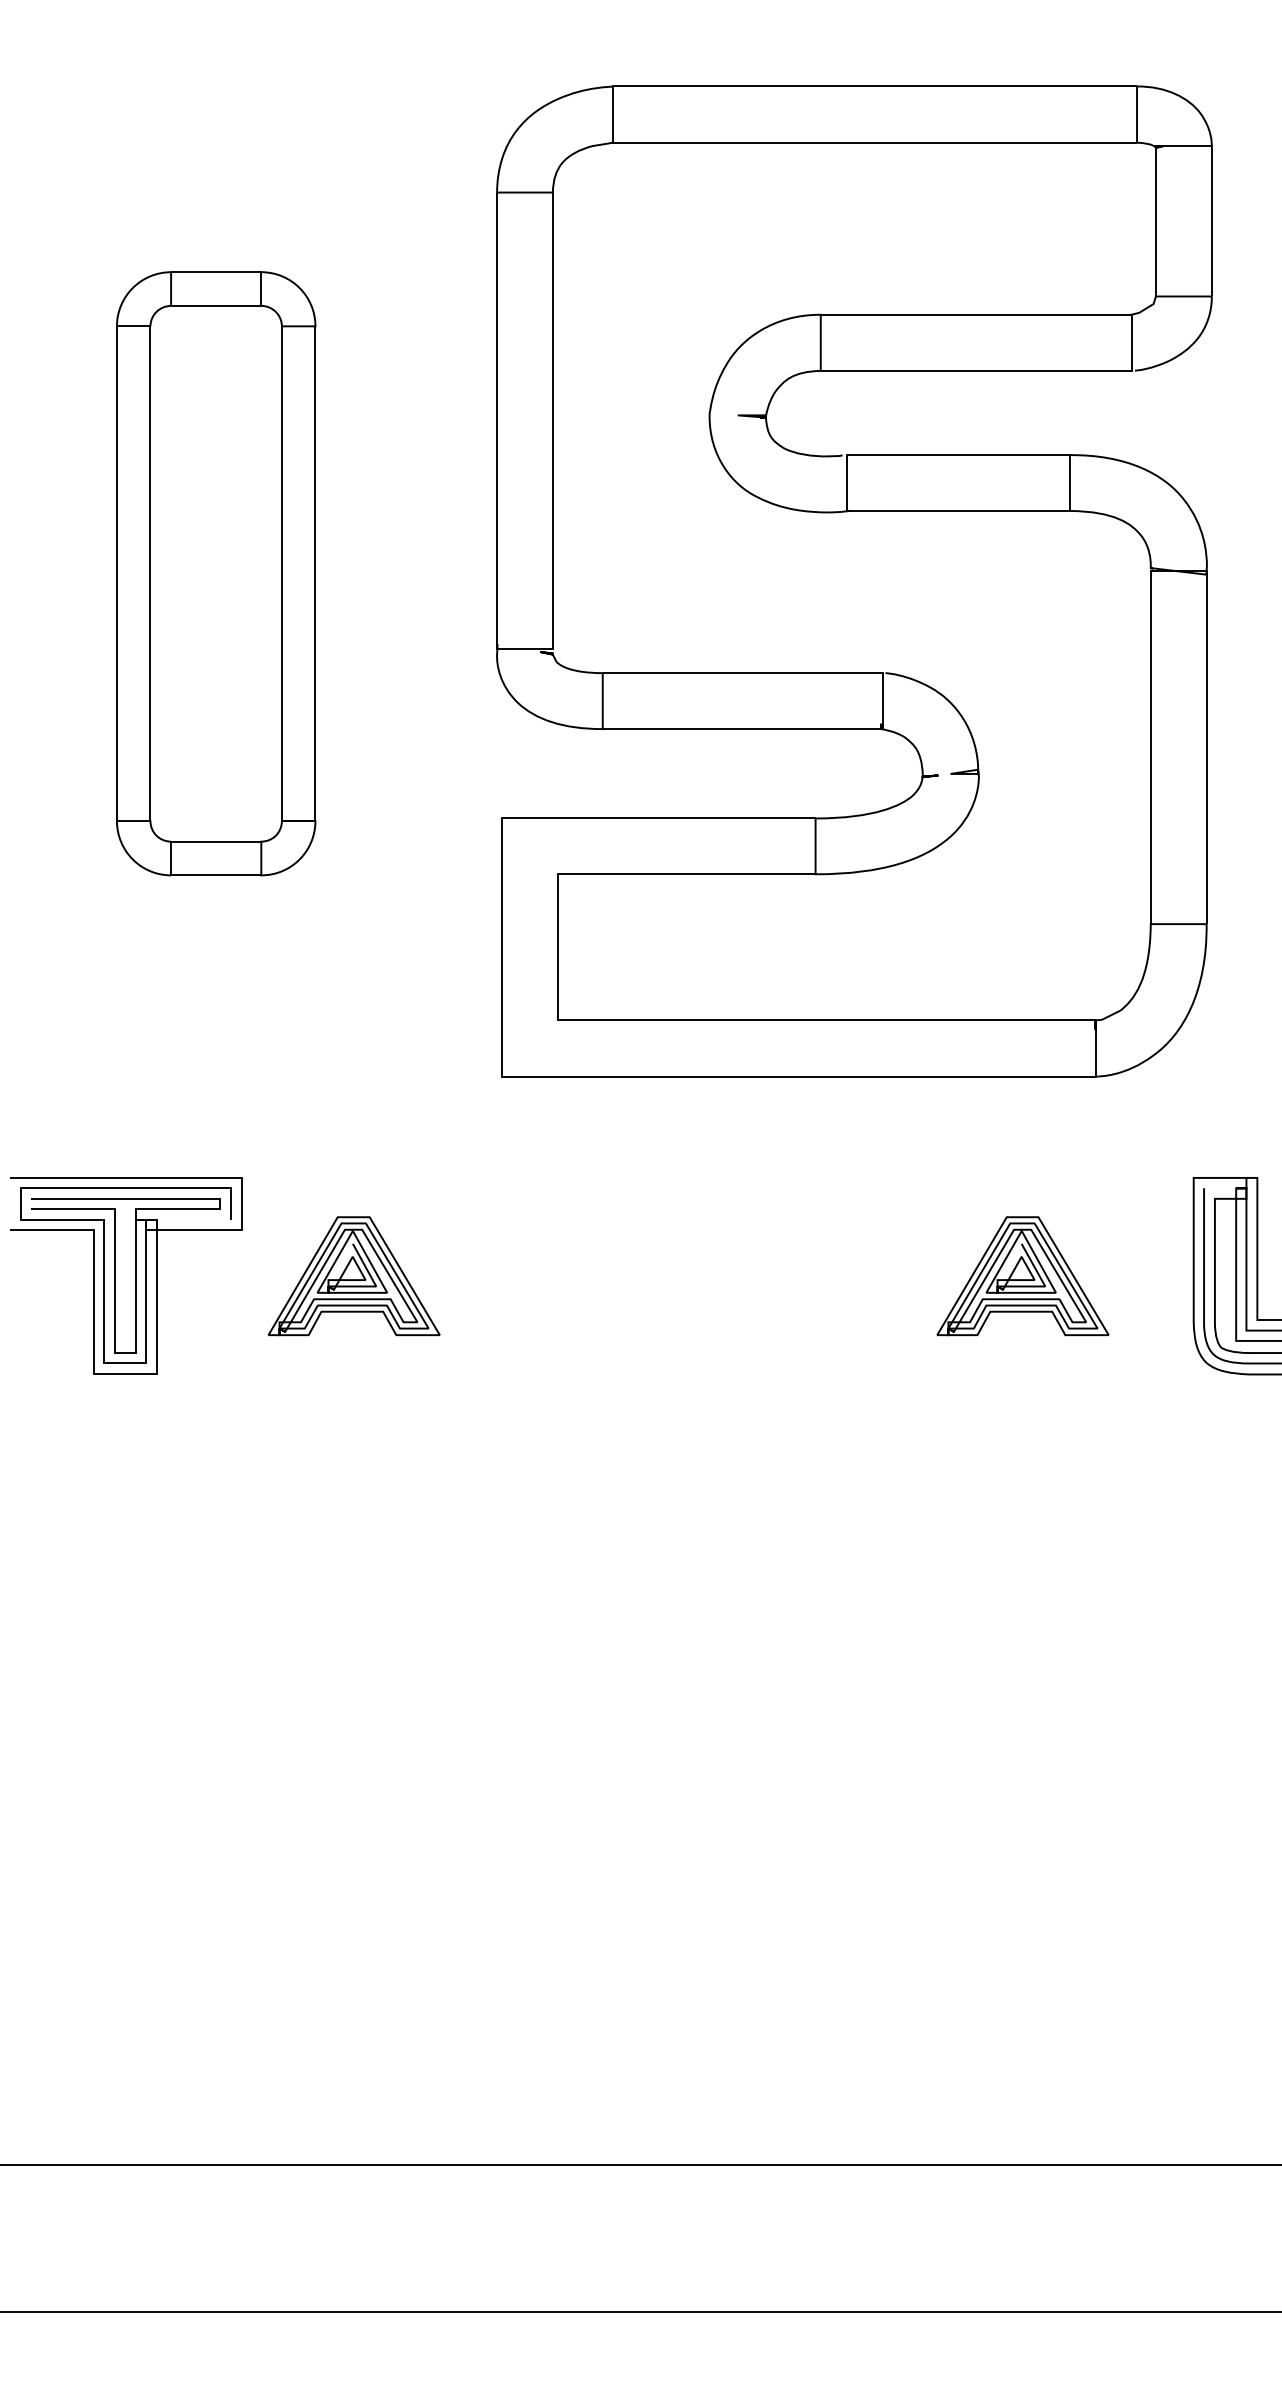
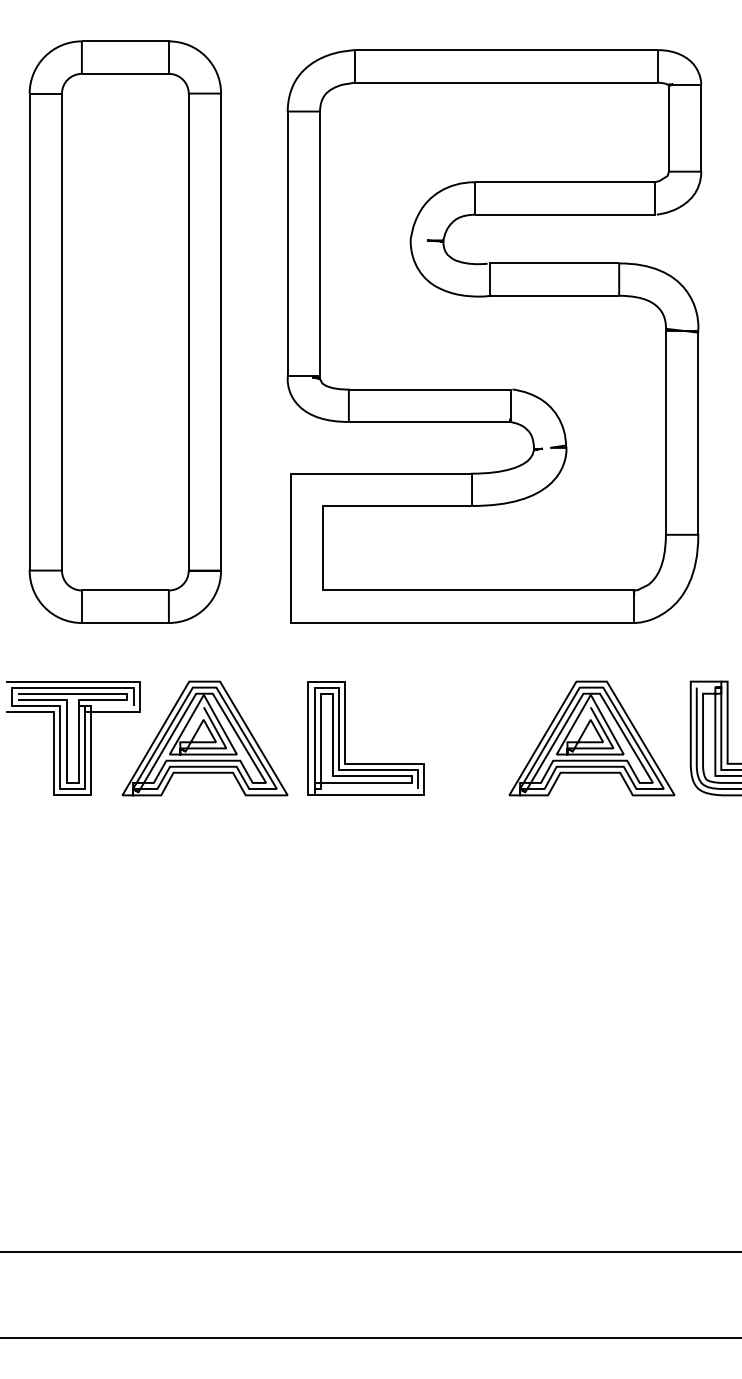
part: (214, 572) -> (124, 331), size x1.67
part: (353, 1276) -> (204, 738), size x1.67
part: (596, 1276) -> (345, 738), added
part: (1022, 1276) -> (591, 738), size x1.67

